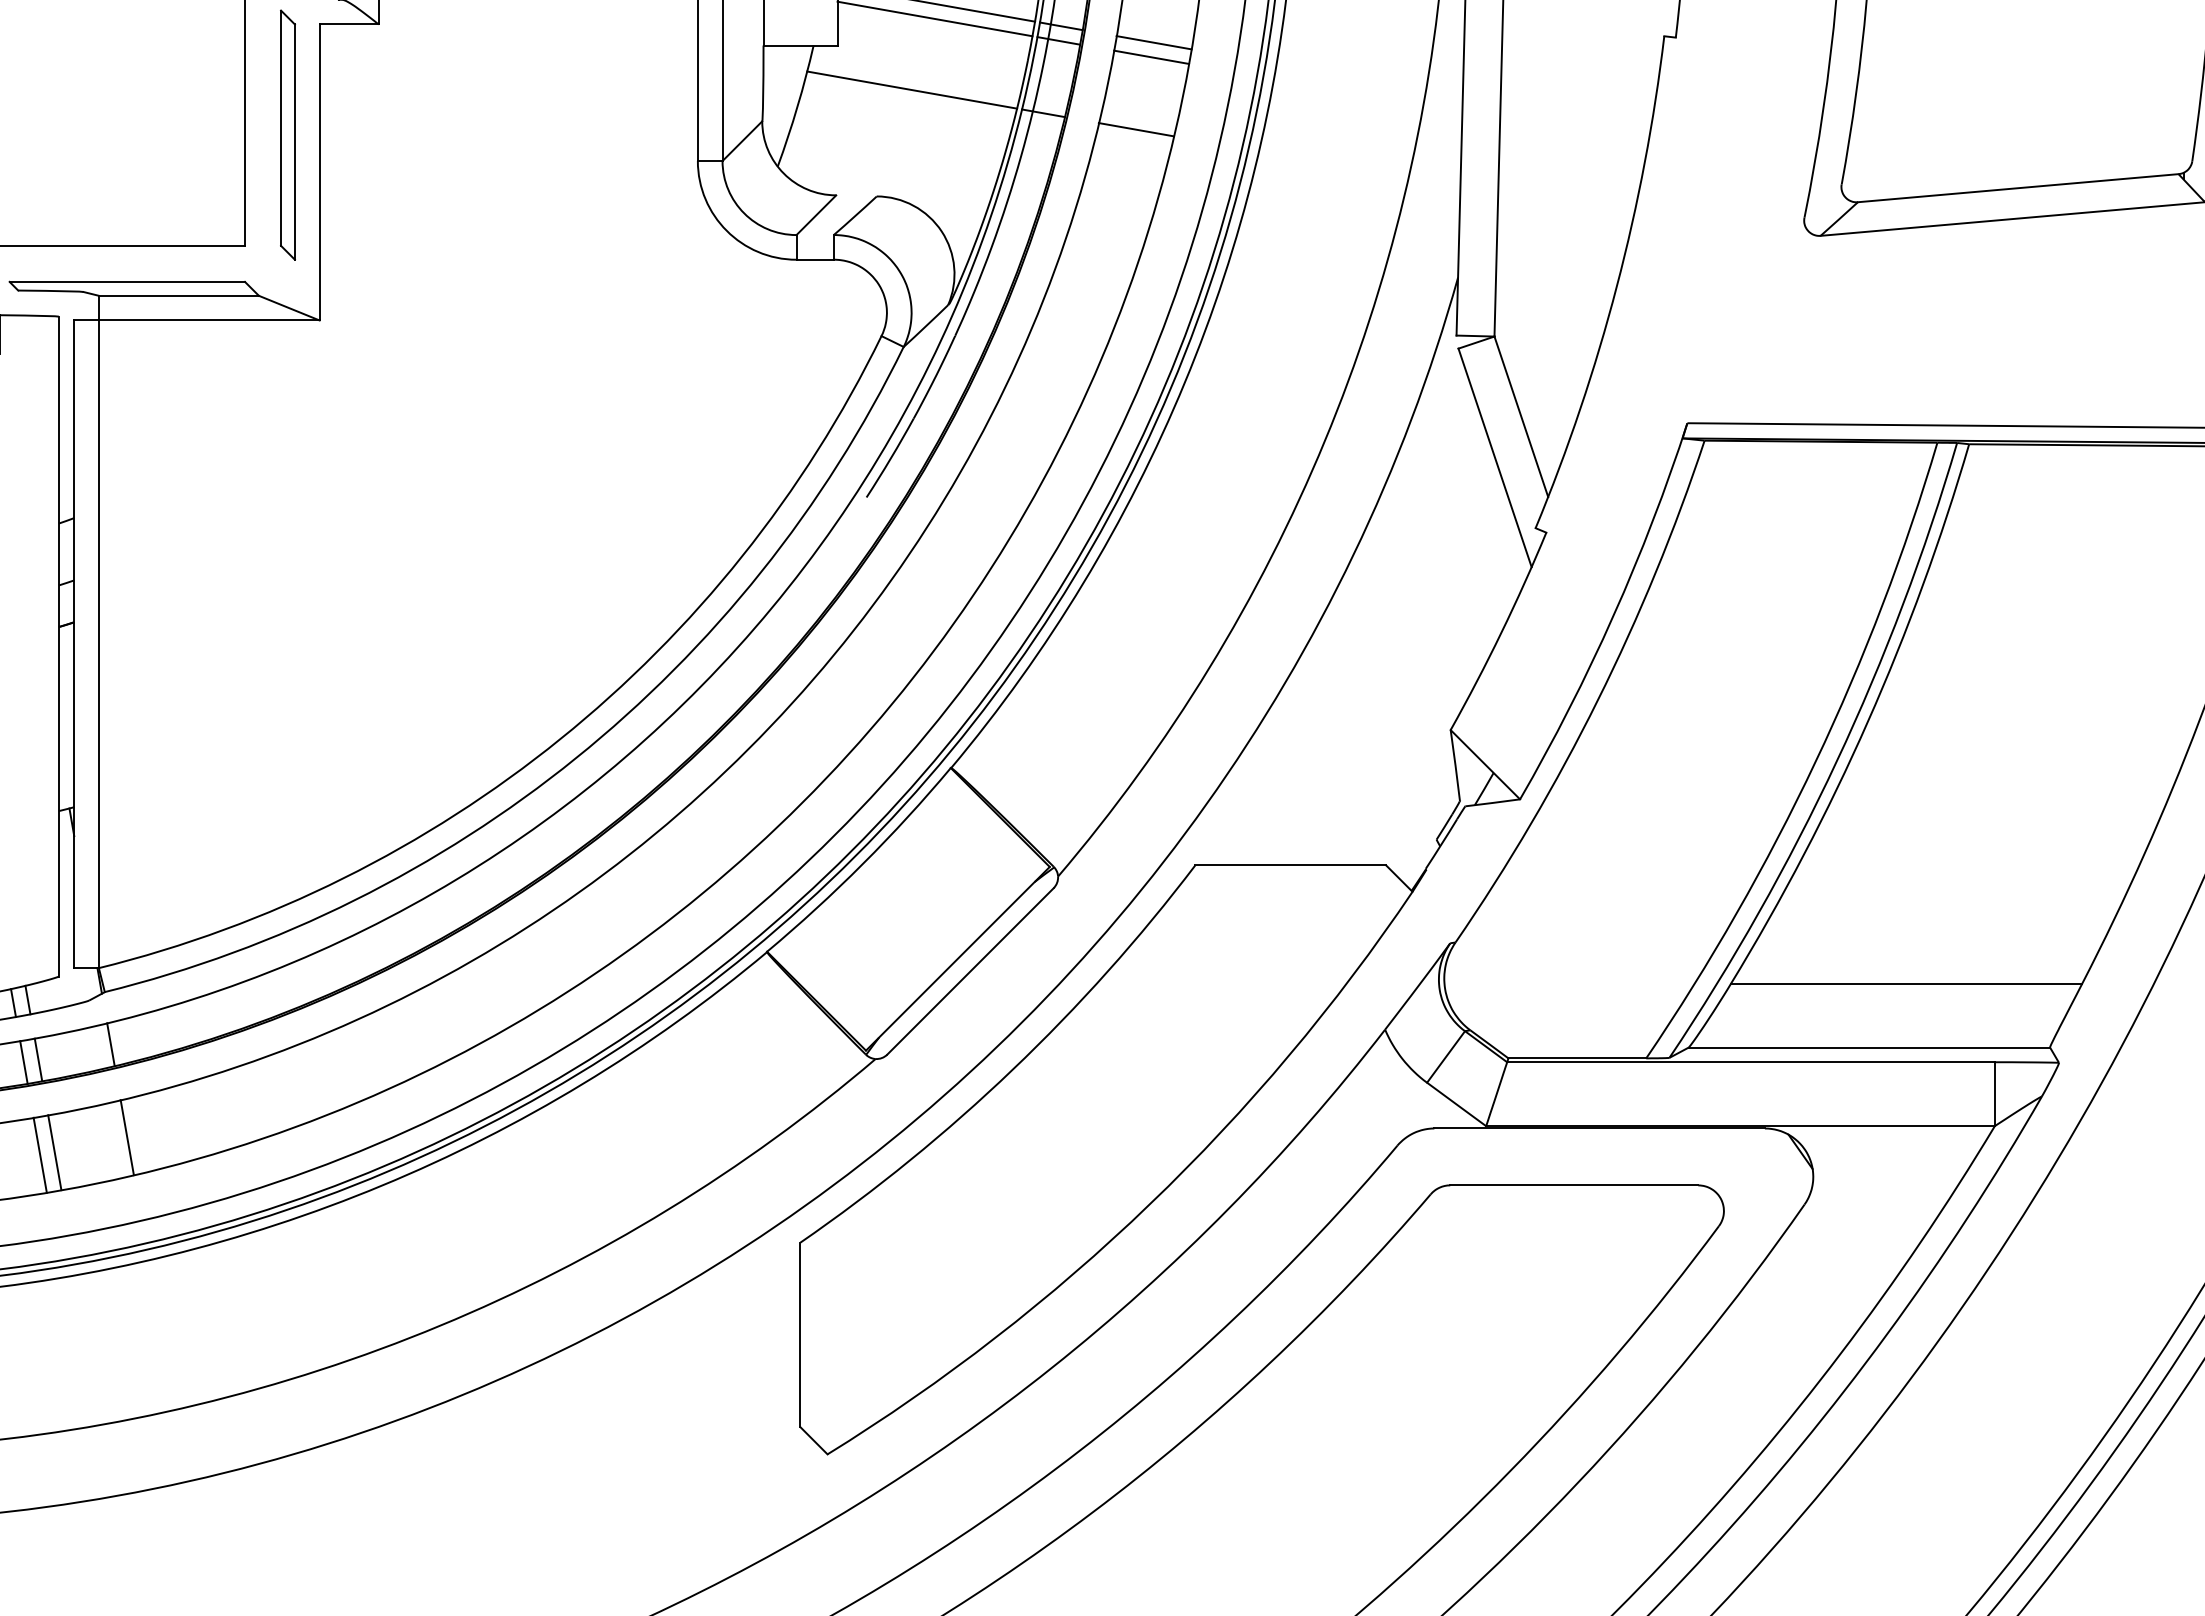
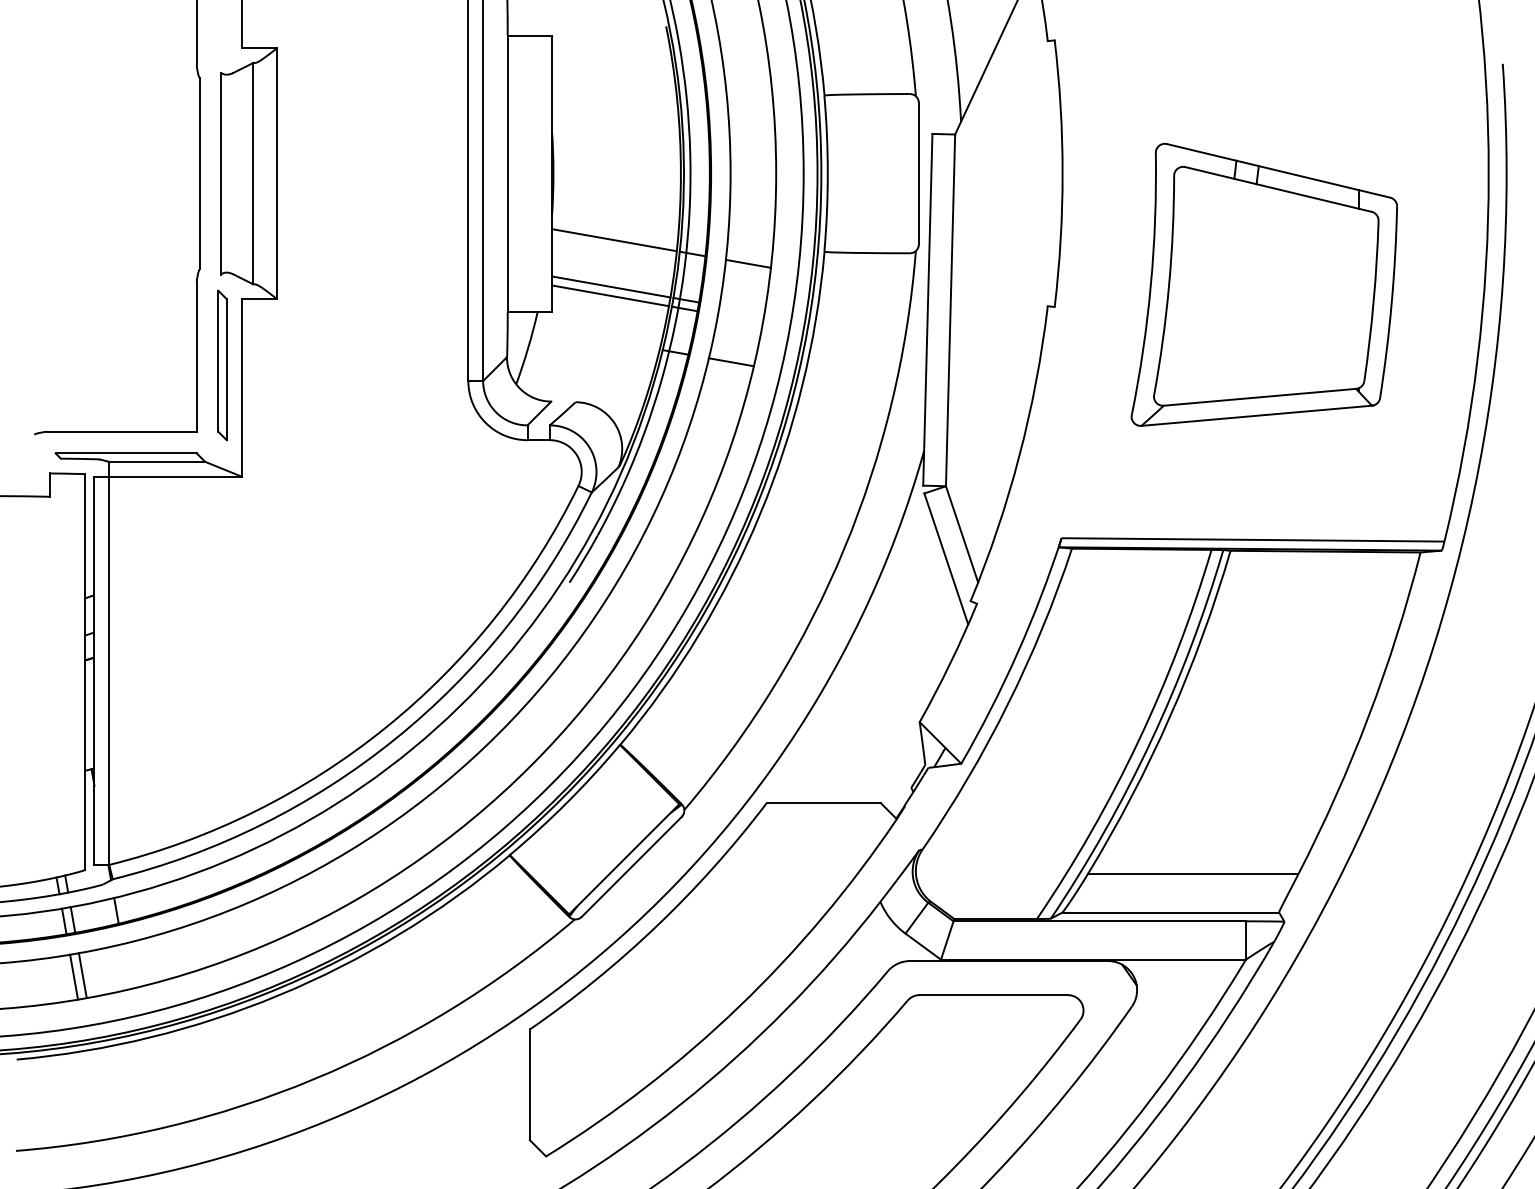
line: (1153, 43) -> (741, 310), removed
line: (1150, 56) -> (739, 318), removed
line: (911, 90) -> (596, 338), removed
line: (127, 1137) -> (126, 966), removed

